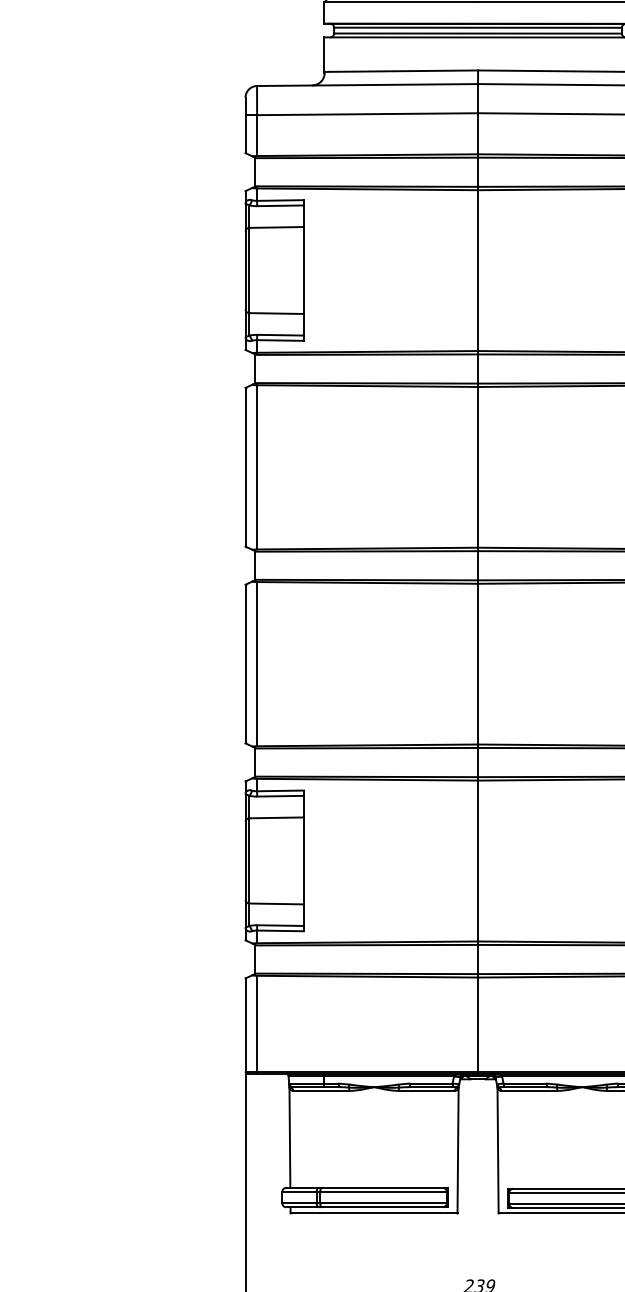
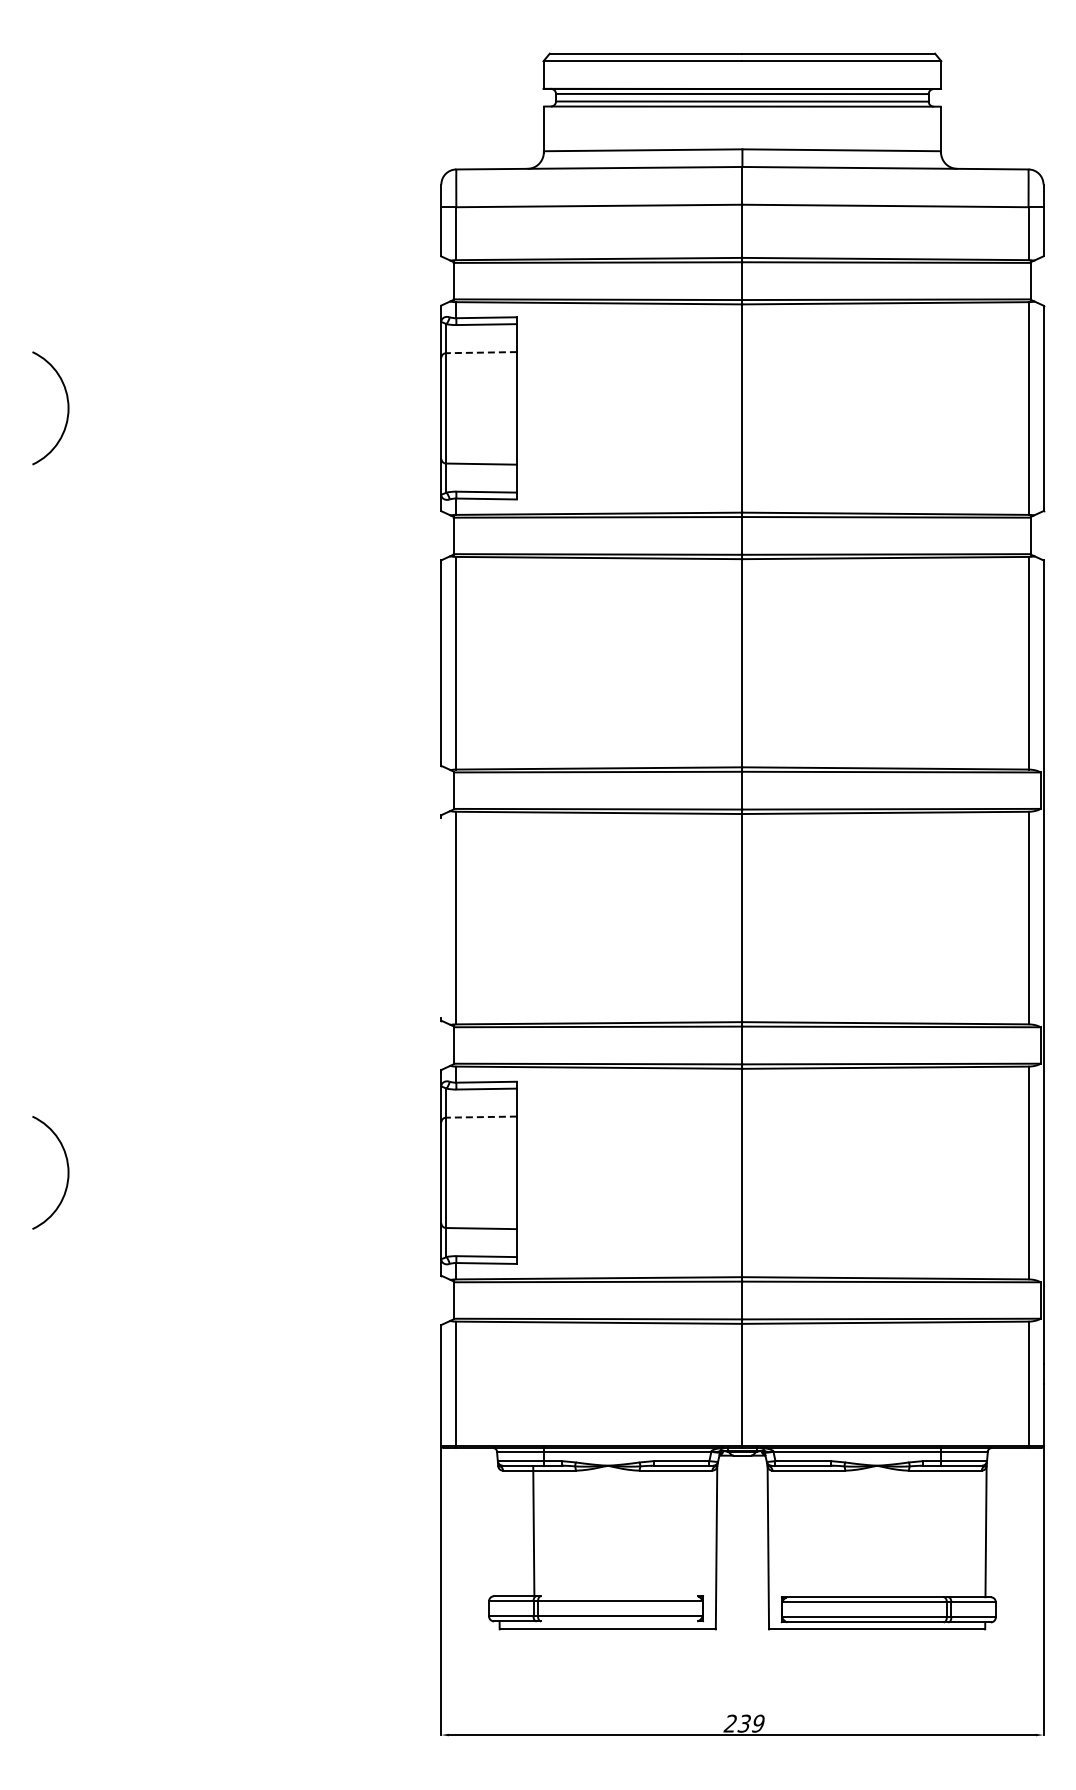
line: (276, 227) -> (481, 352), solid -> dashed
line: (245, 663) -> (441, 917), removed
line: (276, 818) -> (481, 1117), solid -> dashed
line: (289, 1137) -> (533, 1531), moved
line: (383, 1188) -> (619, 1596), removed
line: (383, 1207) -> (619, 1621), removed

